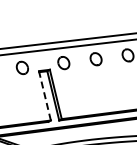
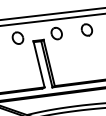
line: (44, 95) -> (38, 63), dashed -> solid

